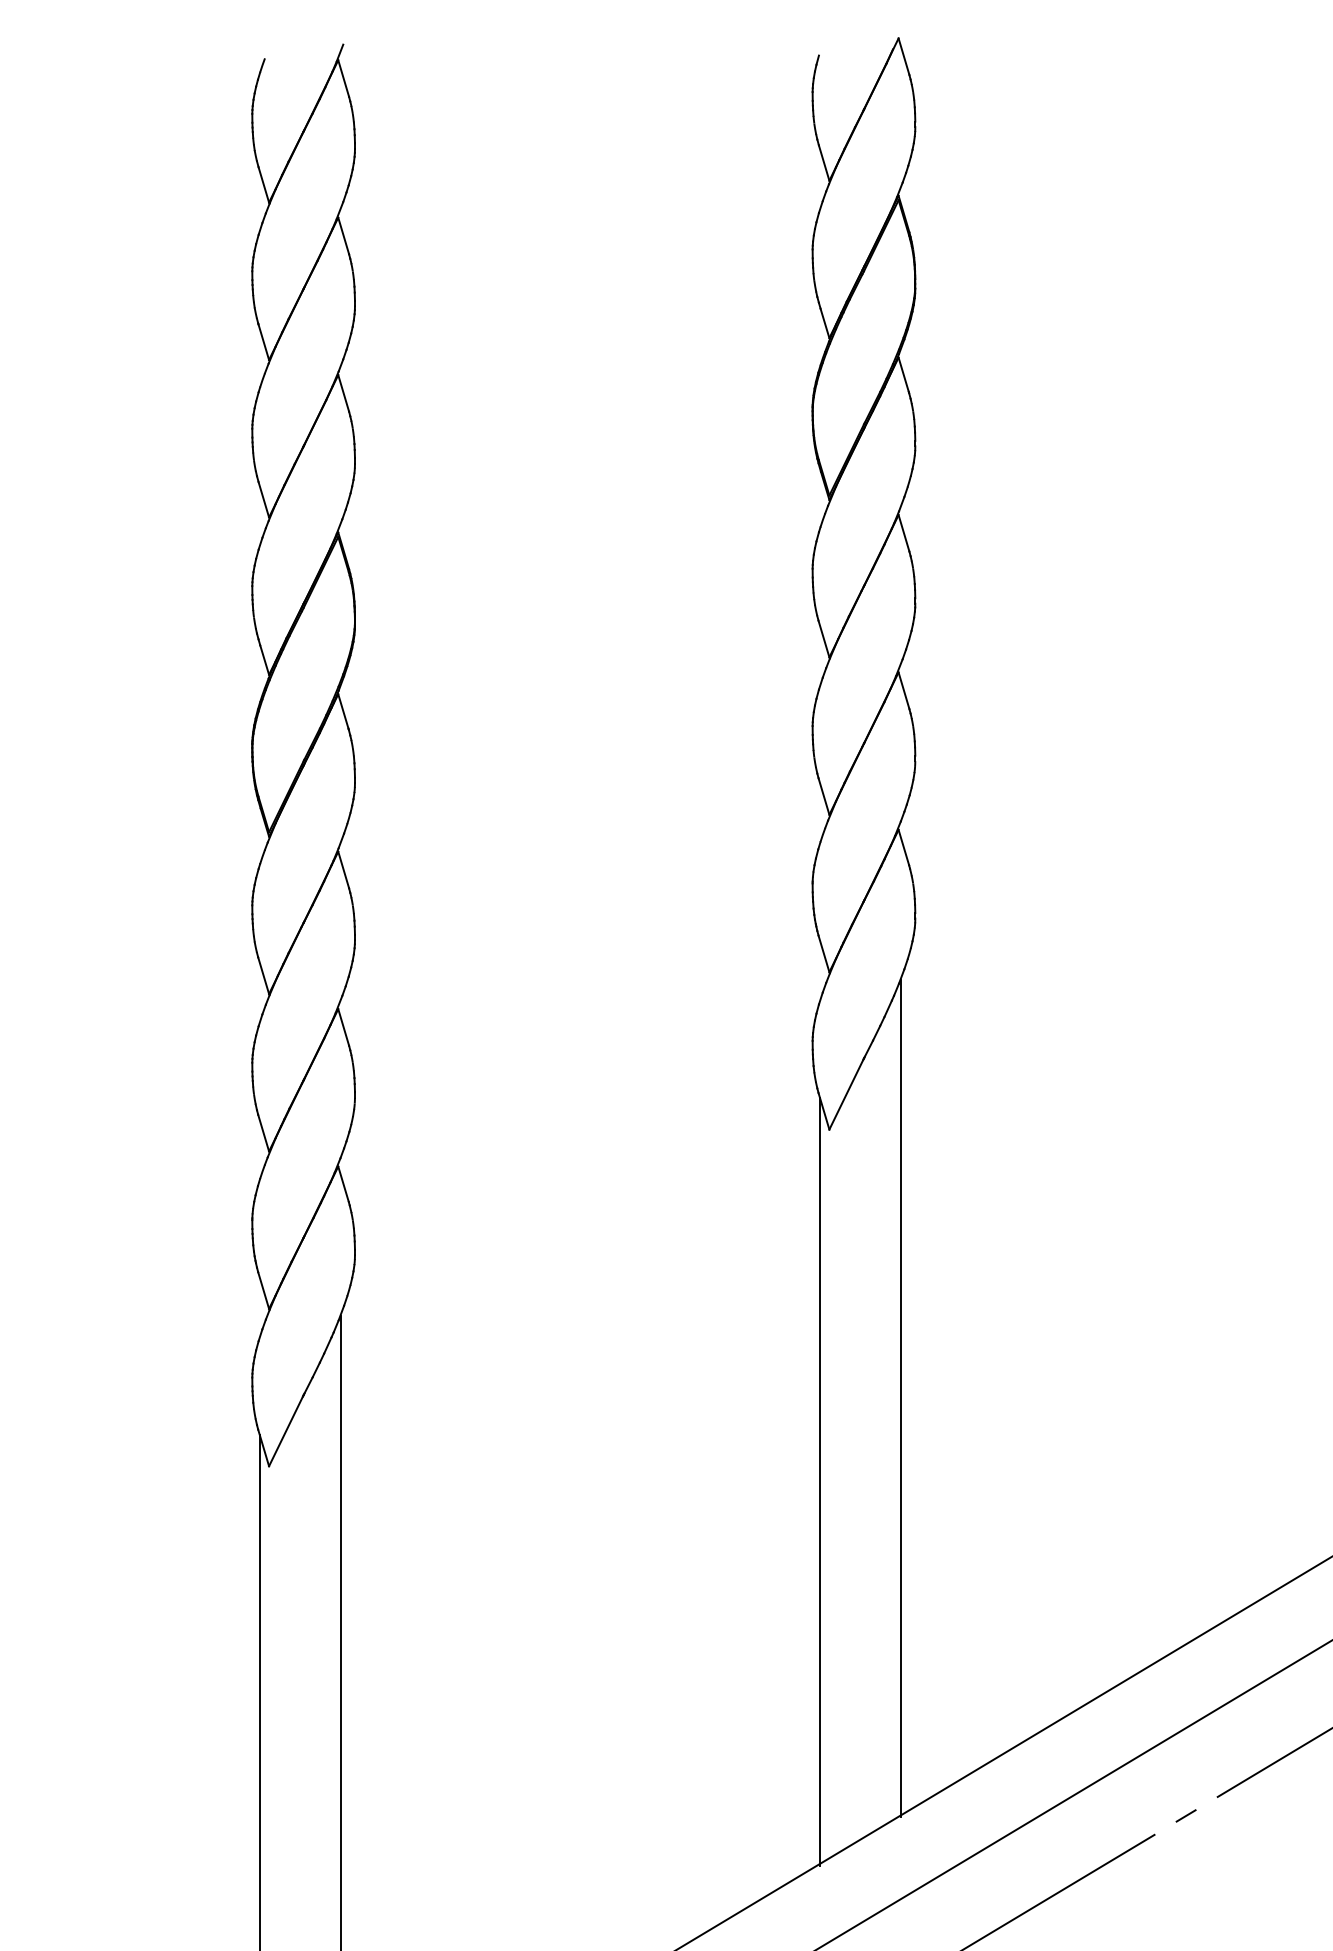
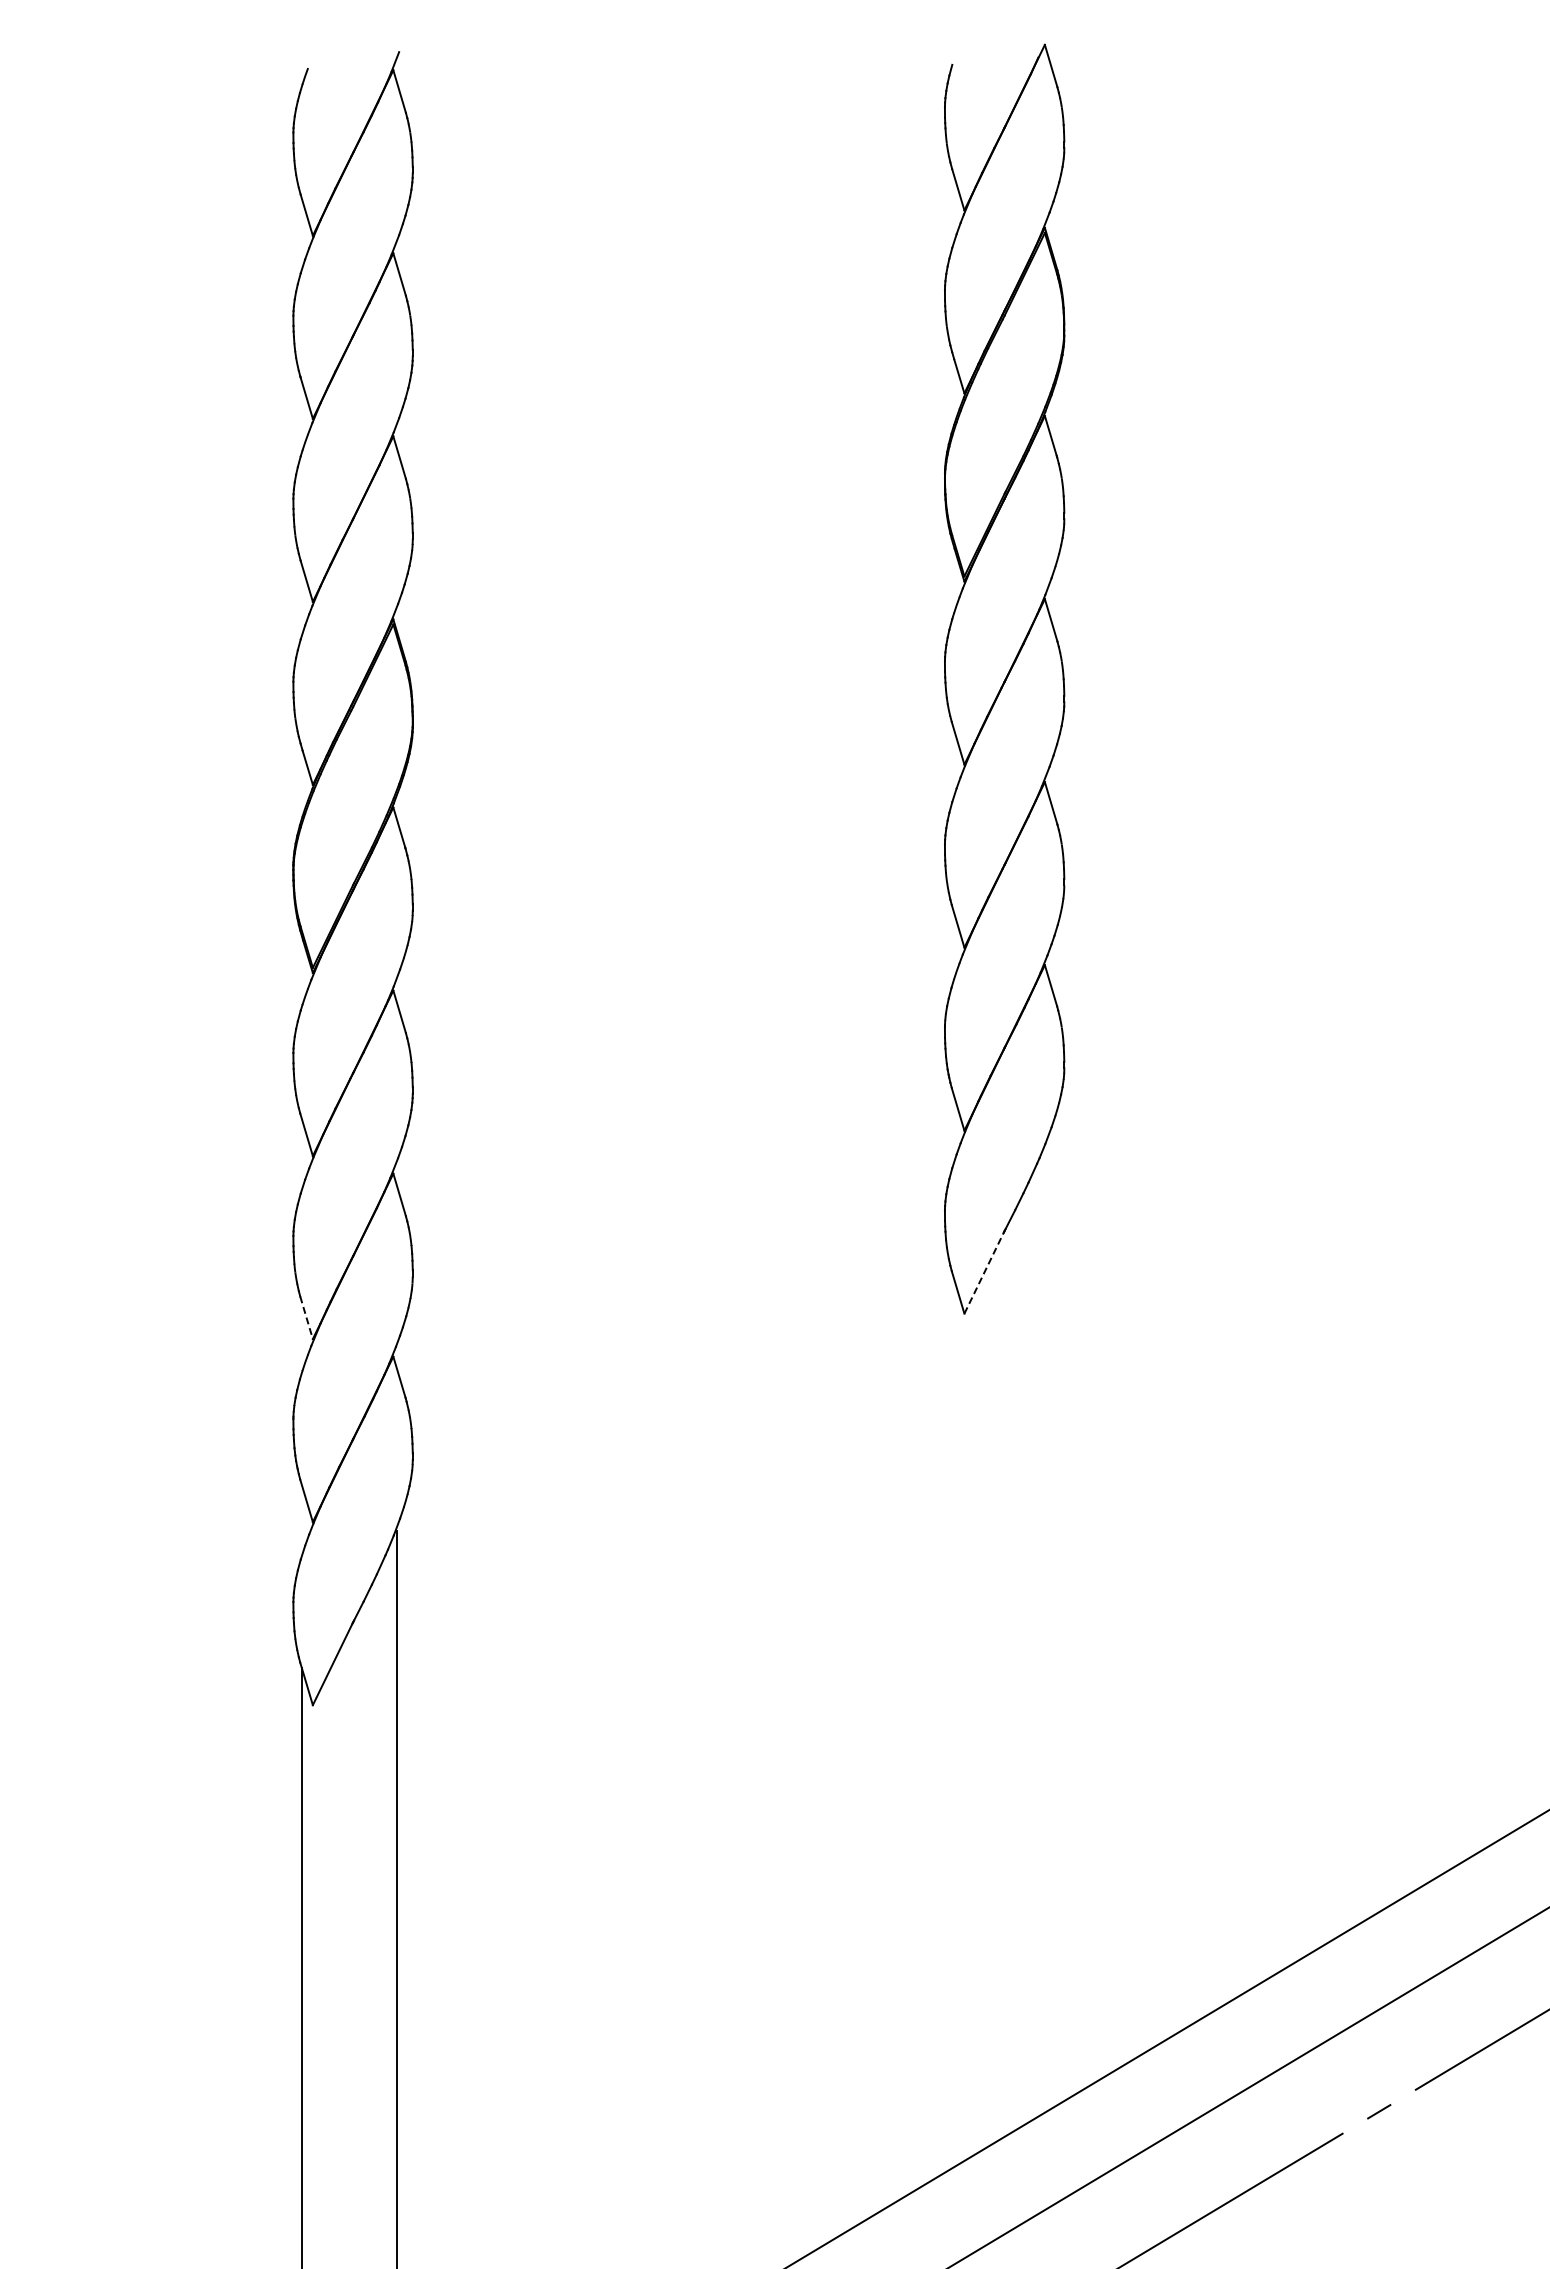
line: (846, 1093) -> (984, 1271), solid -> dashed
line: (263, 1133) -> (306, 1318), solid -> dashed
line: (901, 1398) -> (1048, 1626), removed
line: (820, 1482) -> (953, 1723), removed

